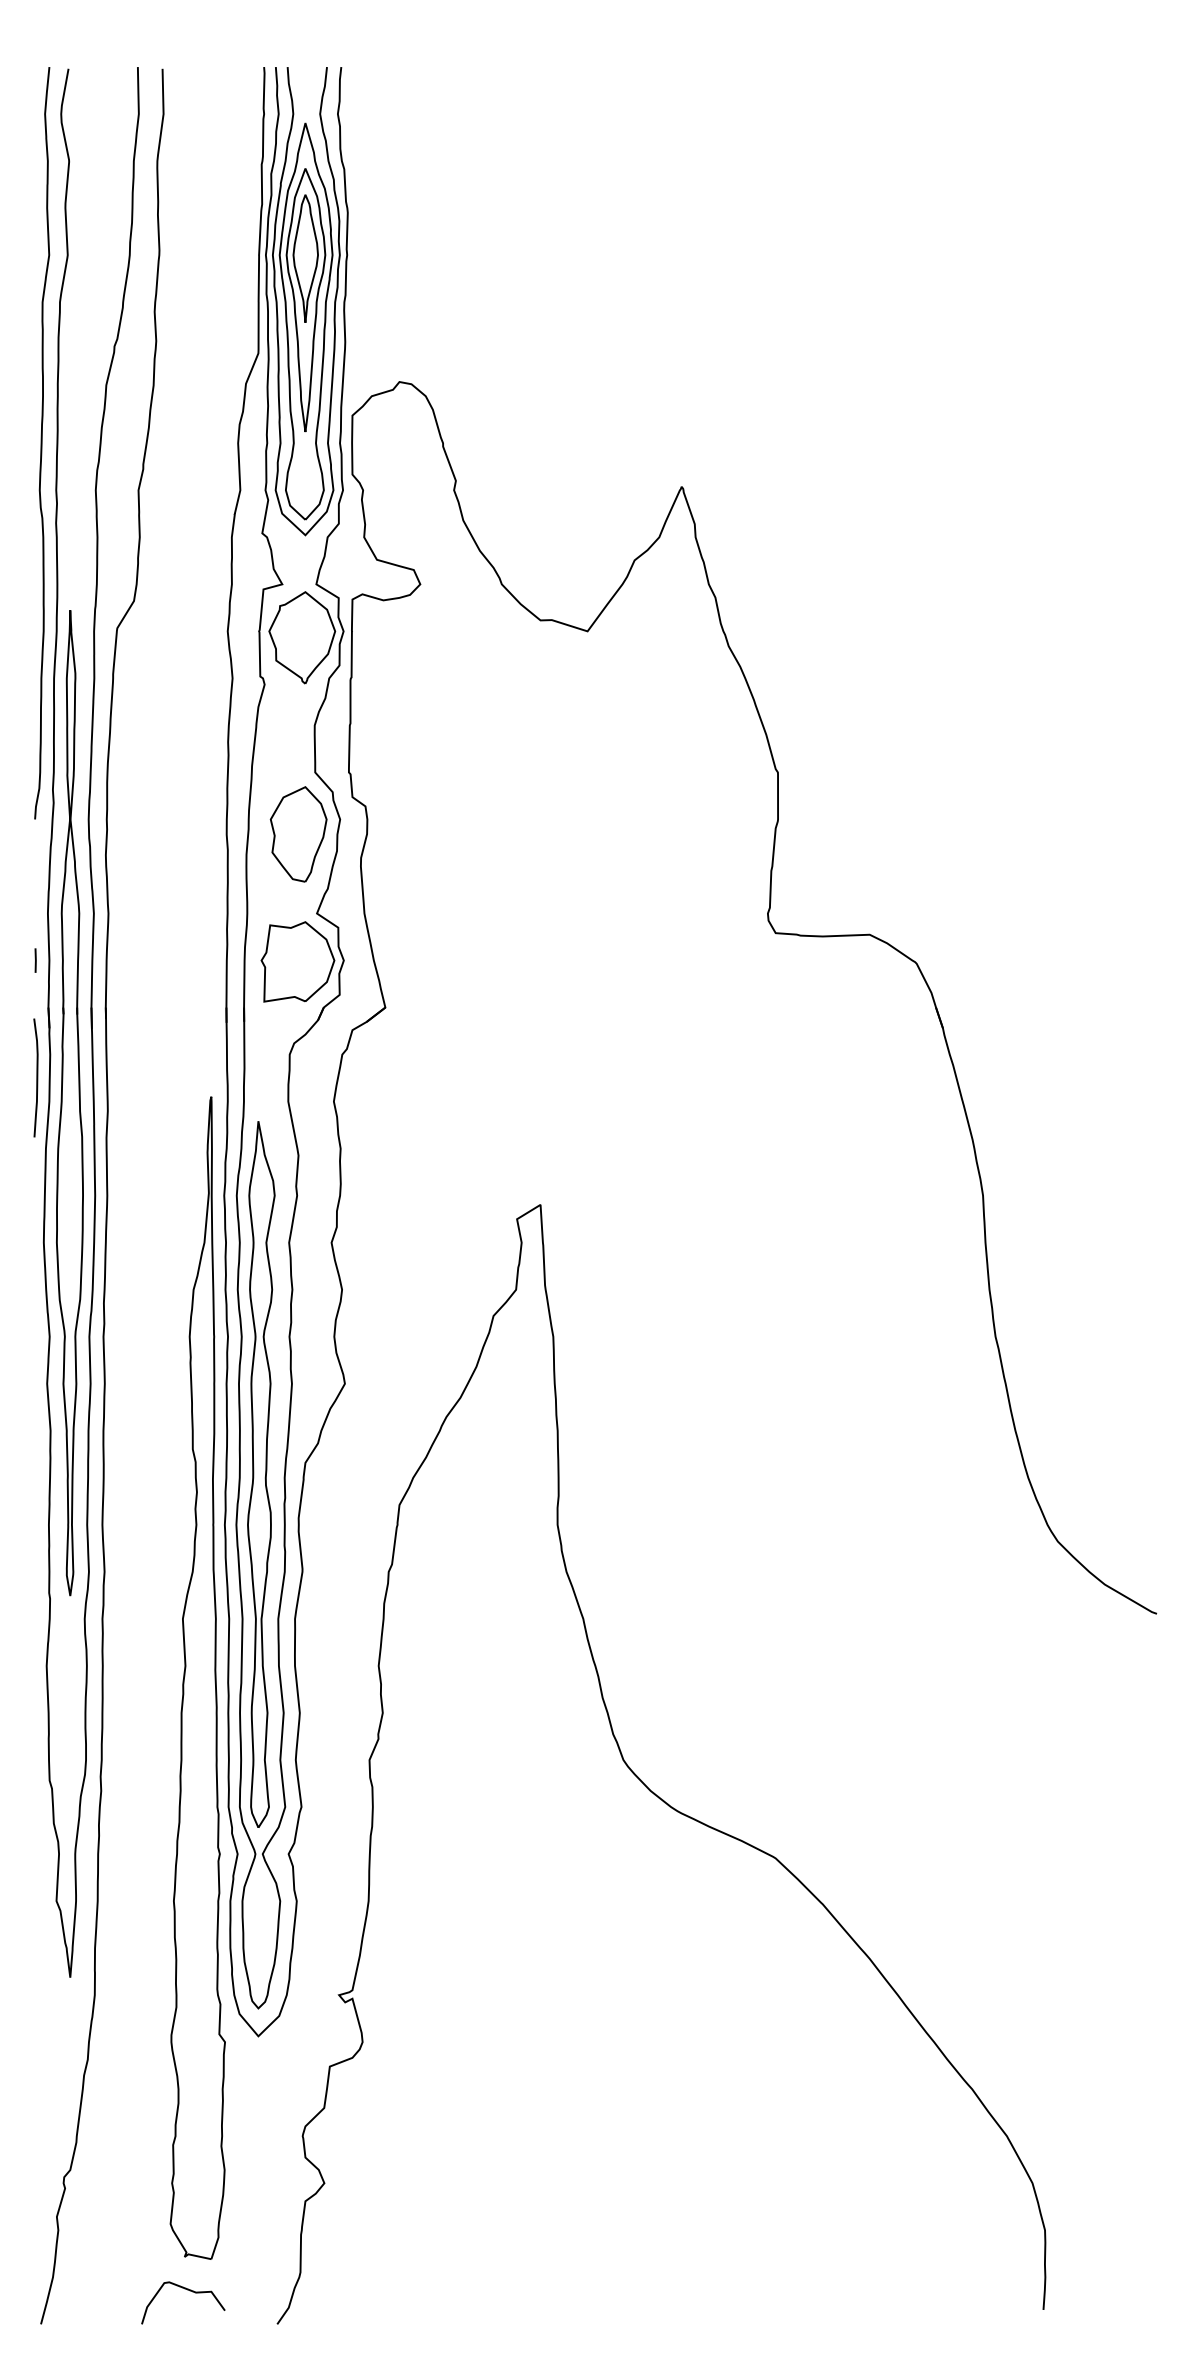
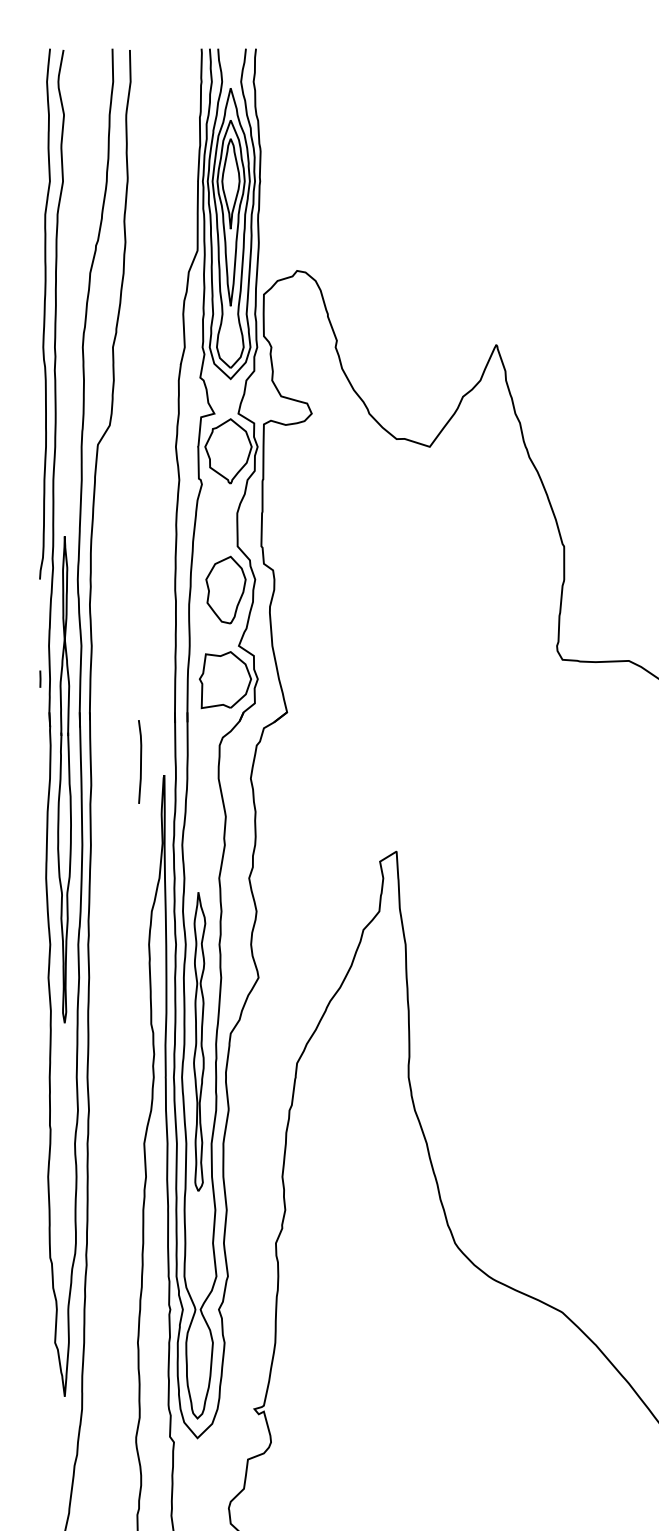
curve: (36, 1077) -> (140, 761), moved
part: (69, 1103) -> (64, 780), size x0.7
part: (261, 1474) -> (199, 1041), size x0.6

